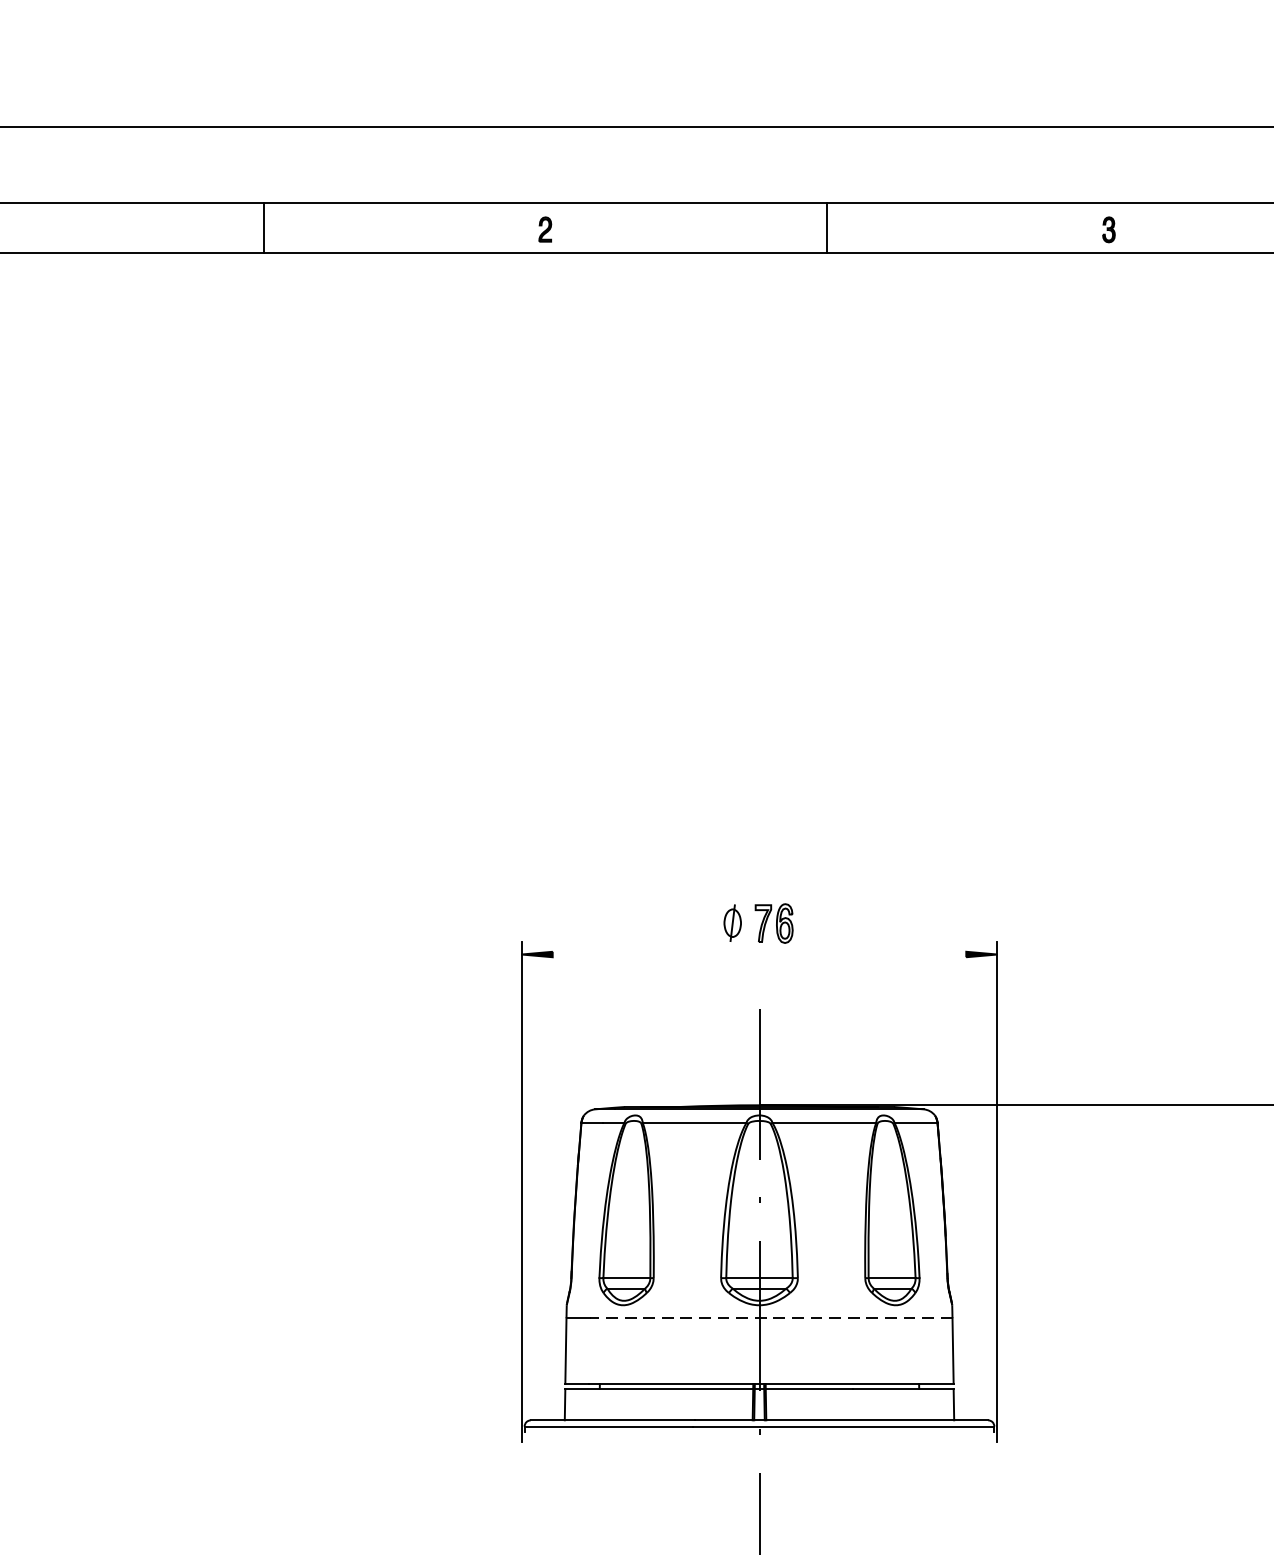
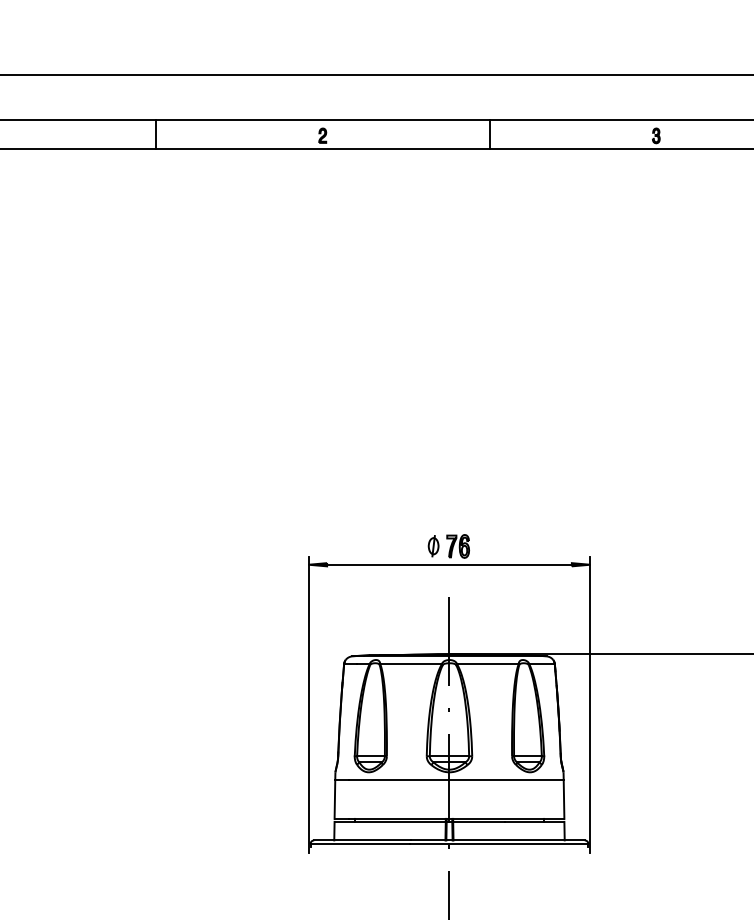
line: (759, 954) -> (449, 564), added
line: (769, 1319) -> (455, 780), dashed -> solid

